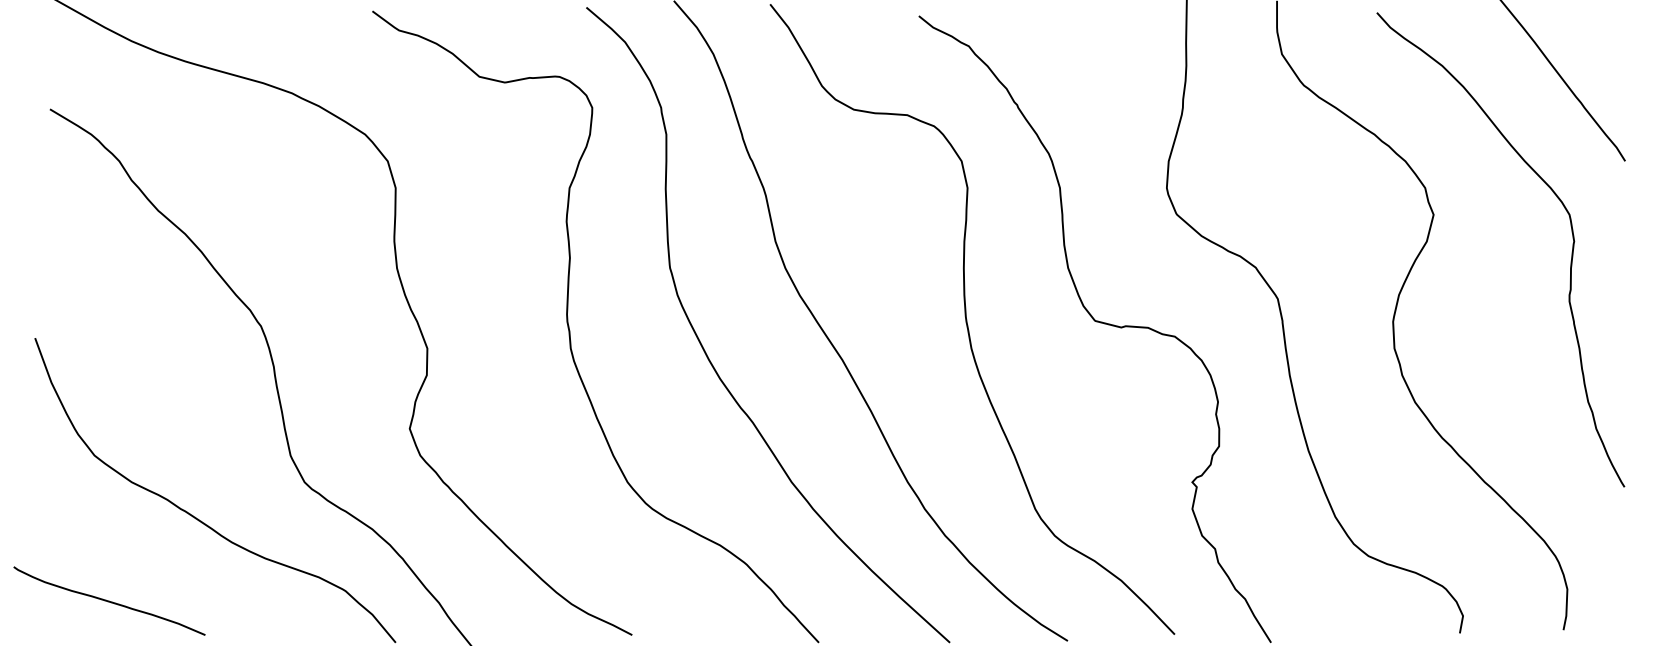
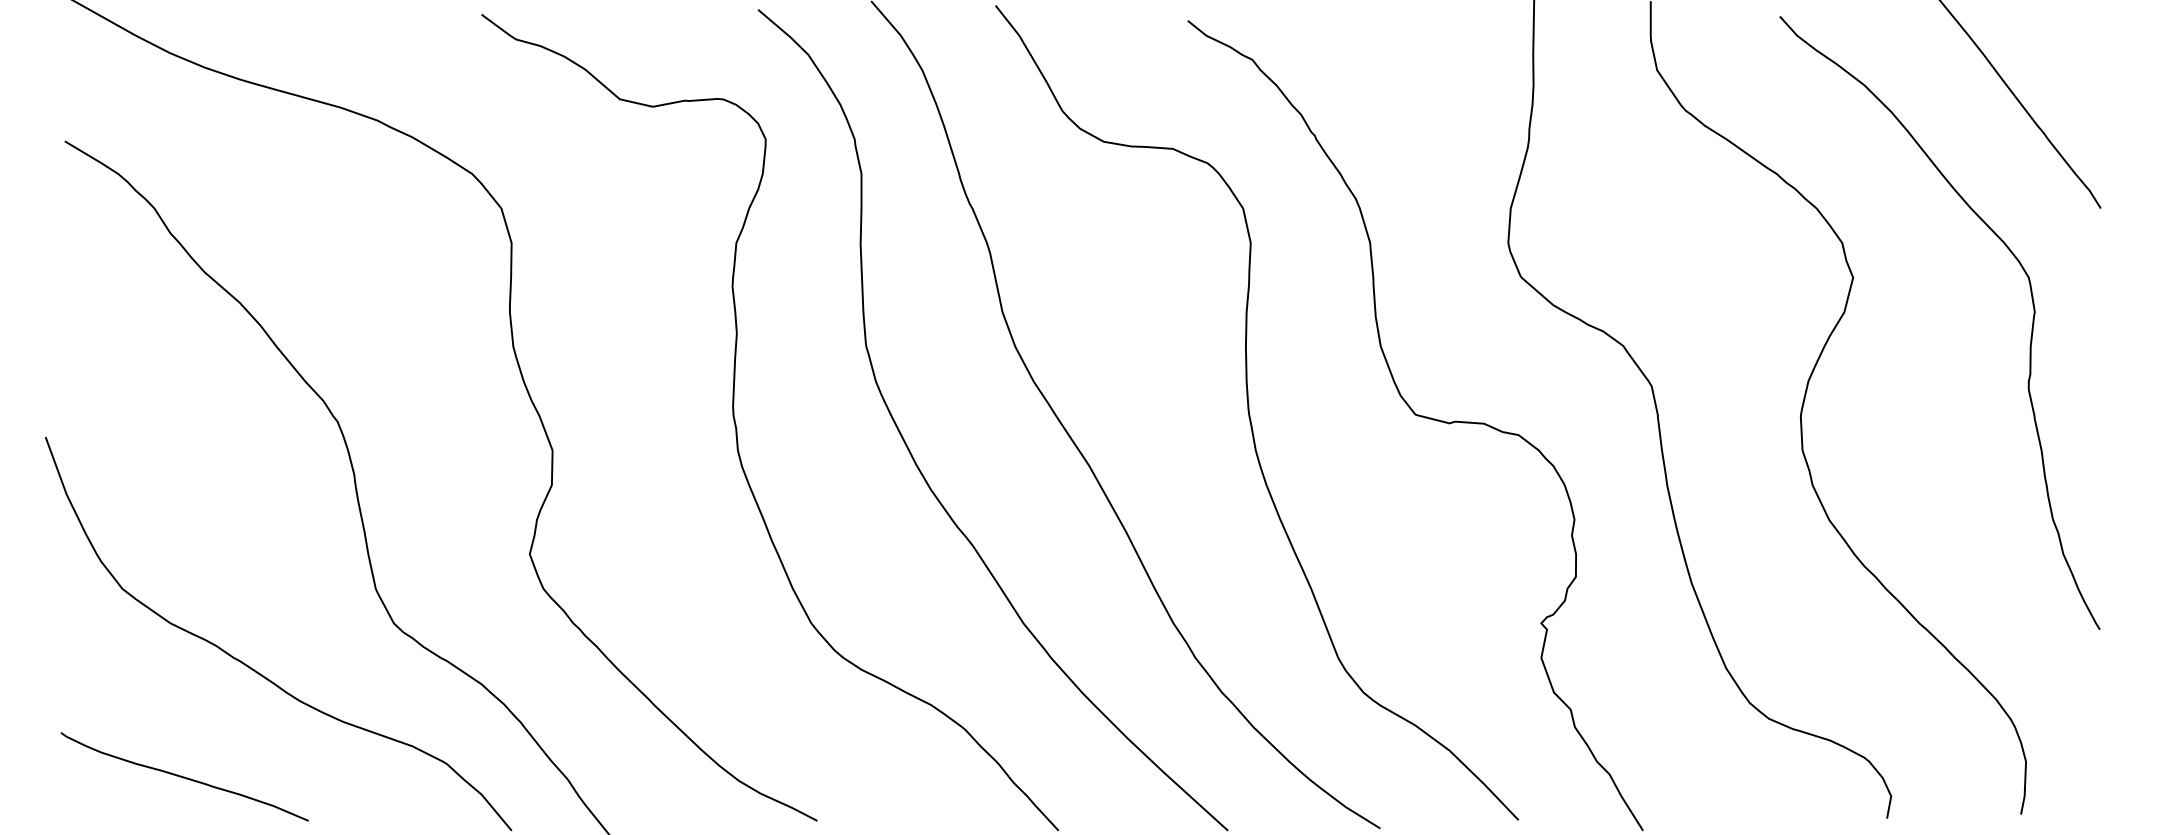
curve: (109, 600) -> (184, 776), moved

